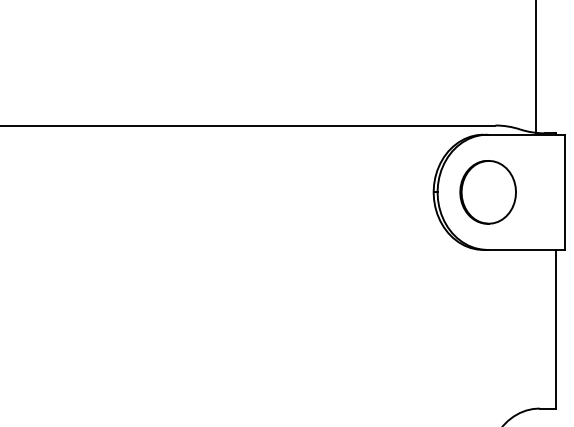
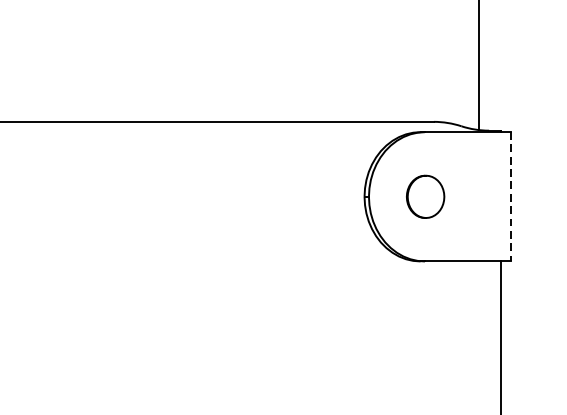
part: (487, 192) -> (424, 196), size x0.6
line: (564, 192) -> (511, 196), solid -> dashed

